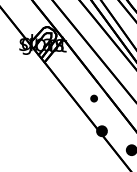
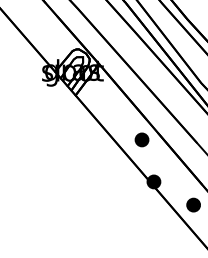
part: (93, 98) -> (141, 139), size x1.67

